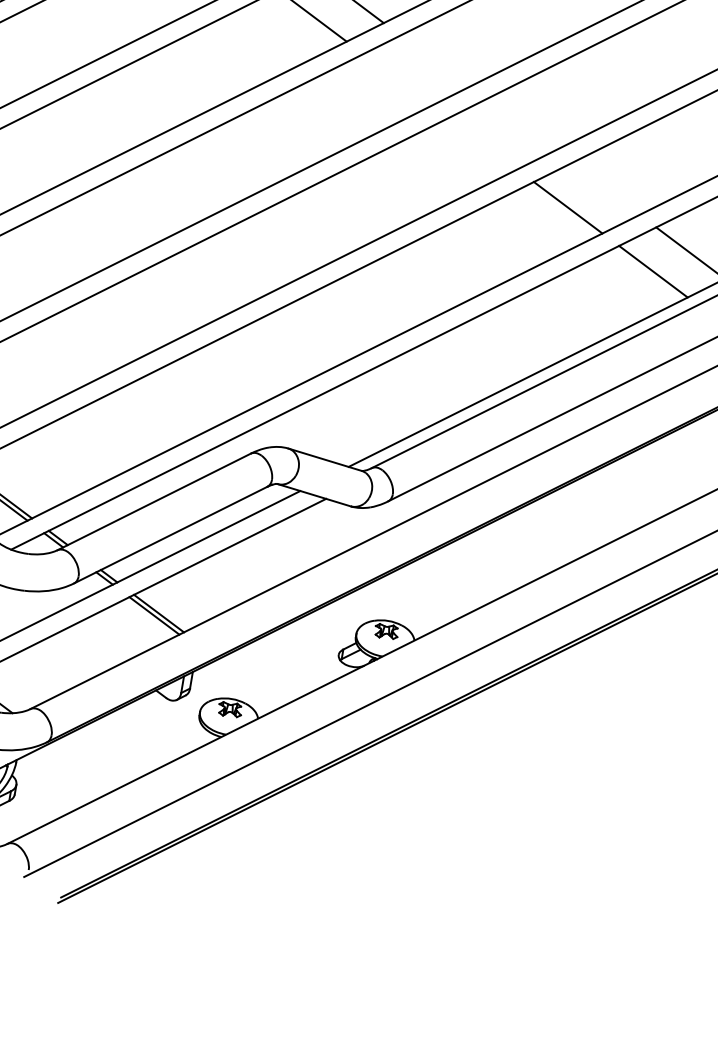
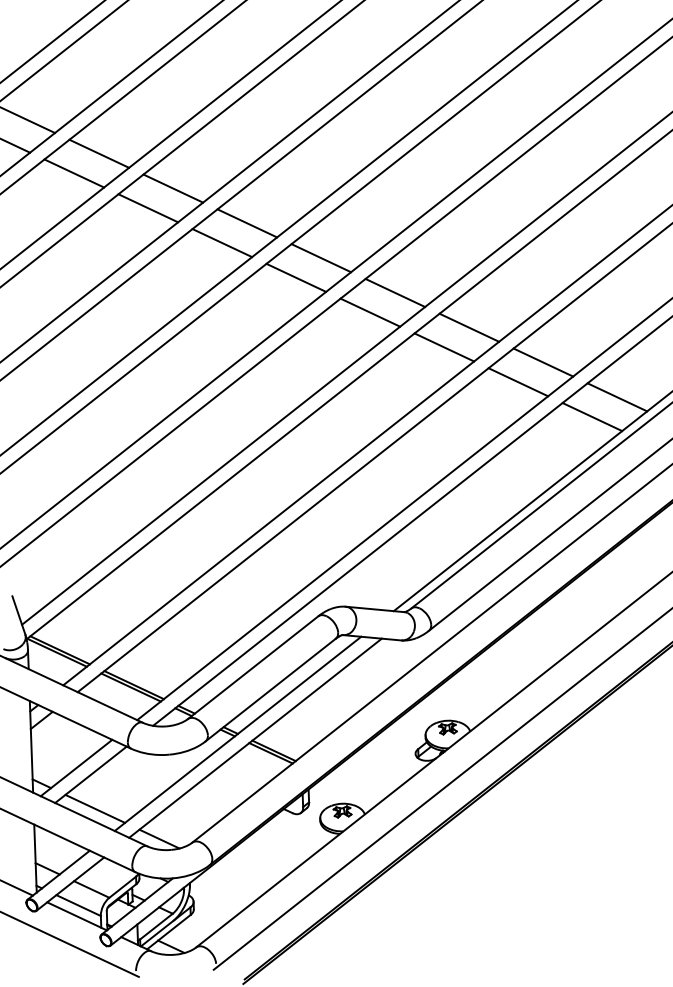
line: (435, 60) -> (395, 292), added
line: (397, 79) -> (370, 312), added
line: (520, 124) -> (469, 327), added
line: (483, 143) -> (444, 347), added
line: (605, 189) -> (543, 362), added

